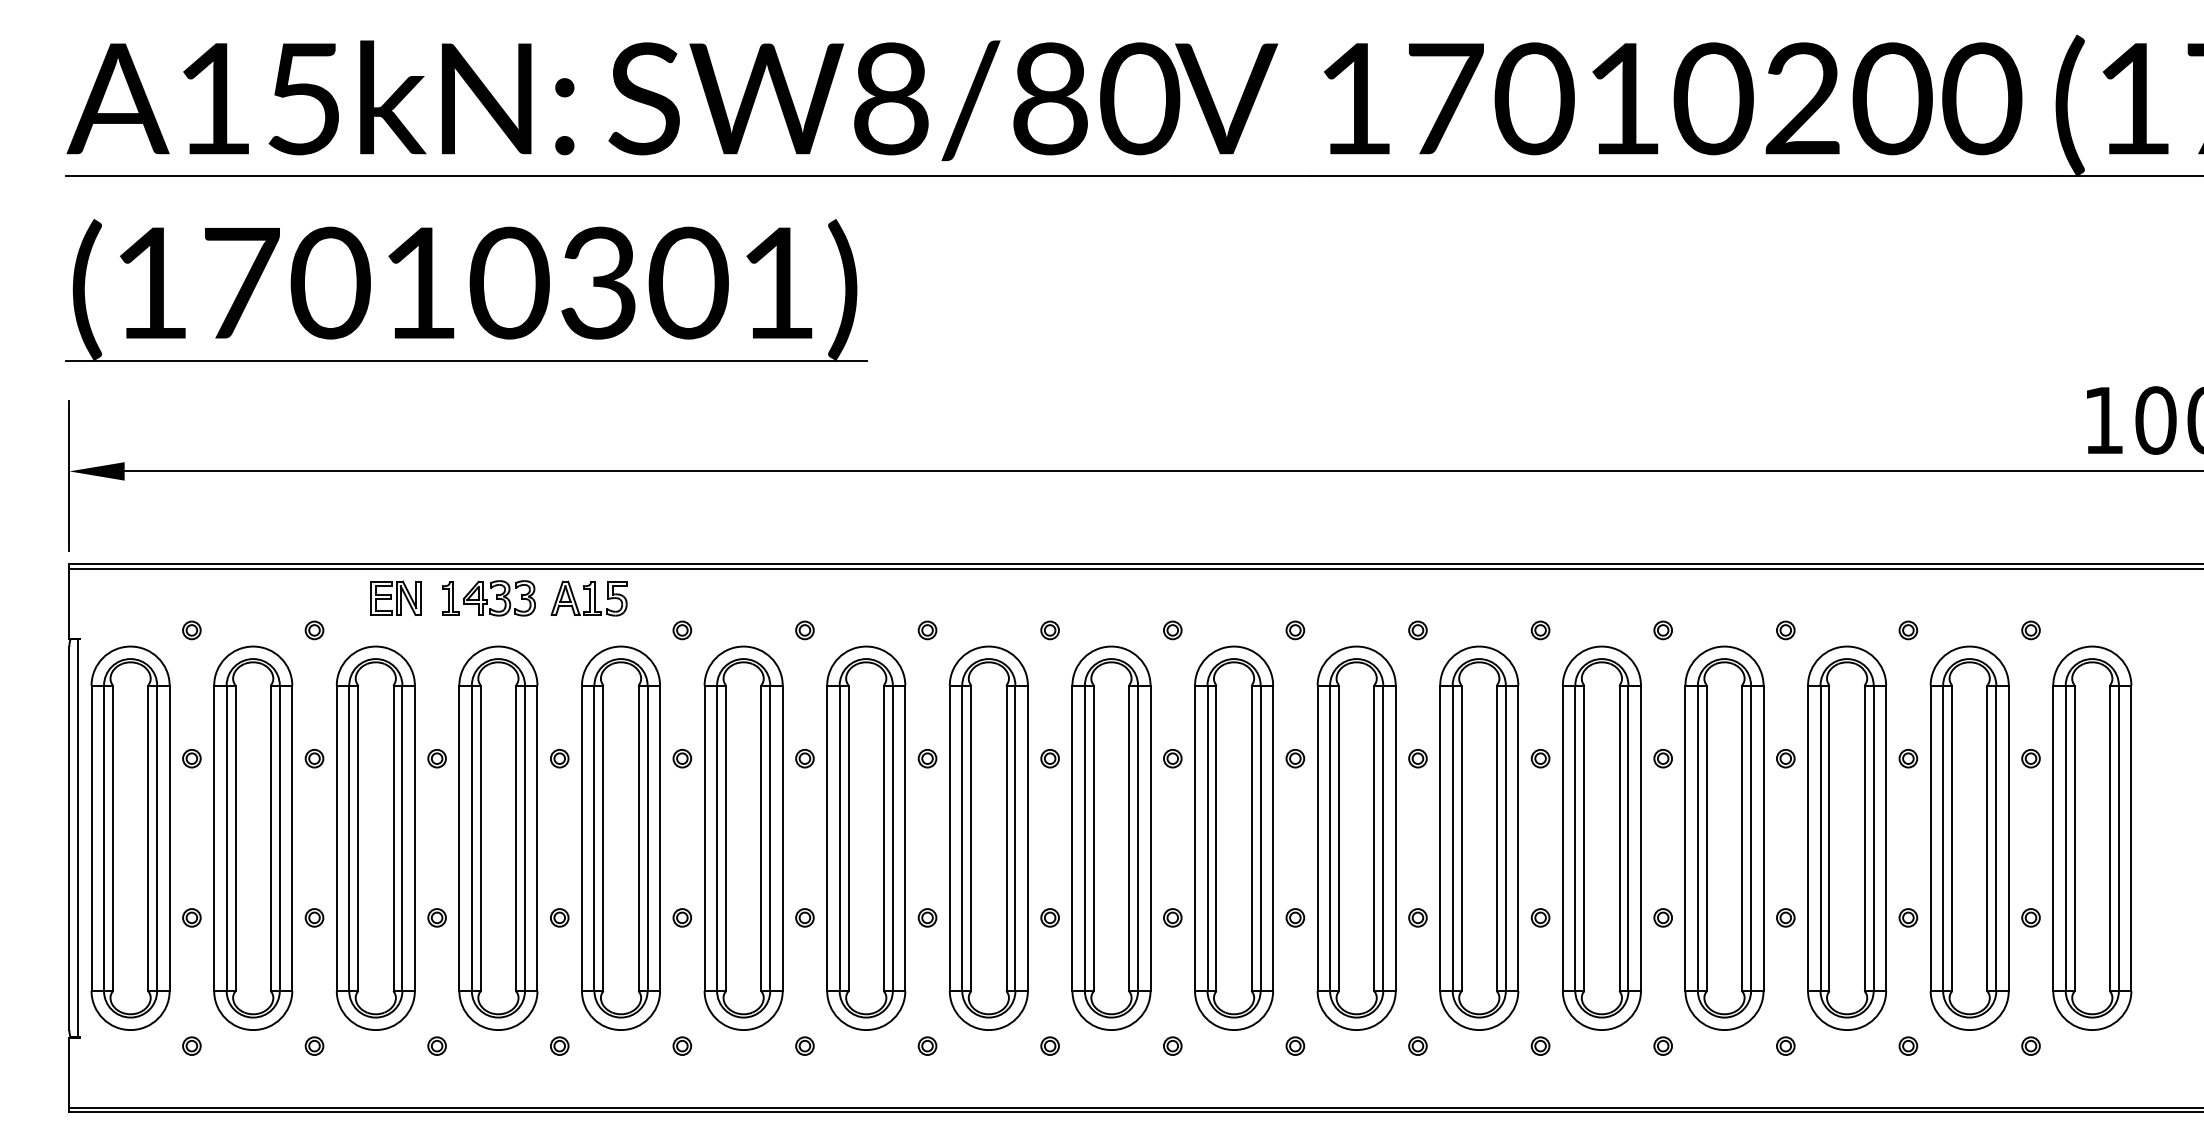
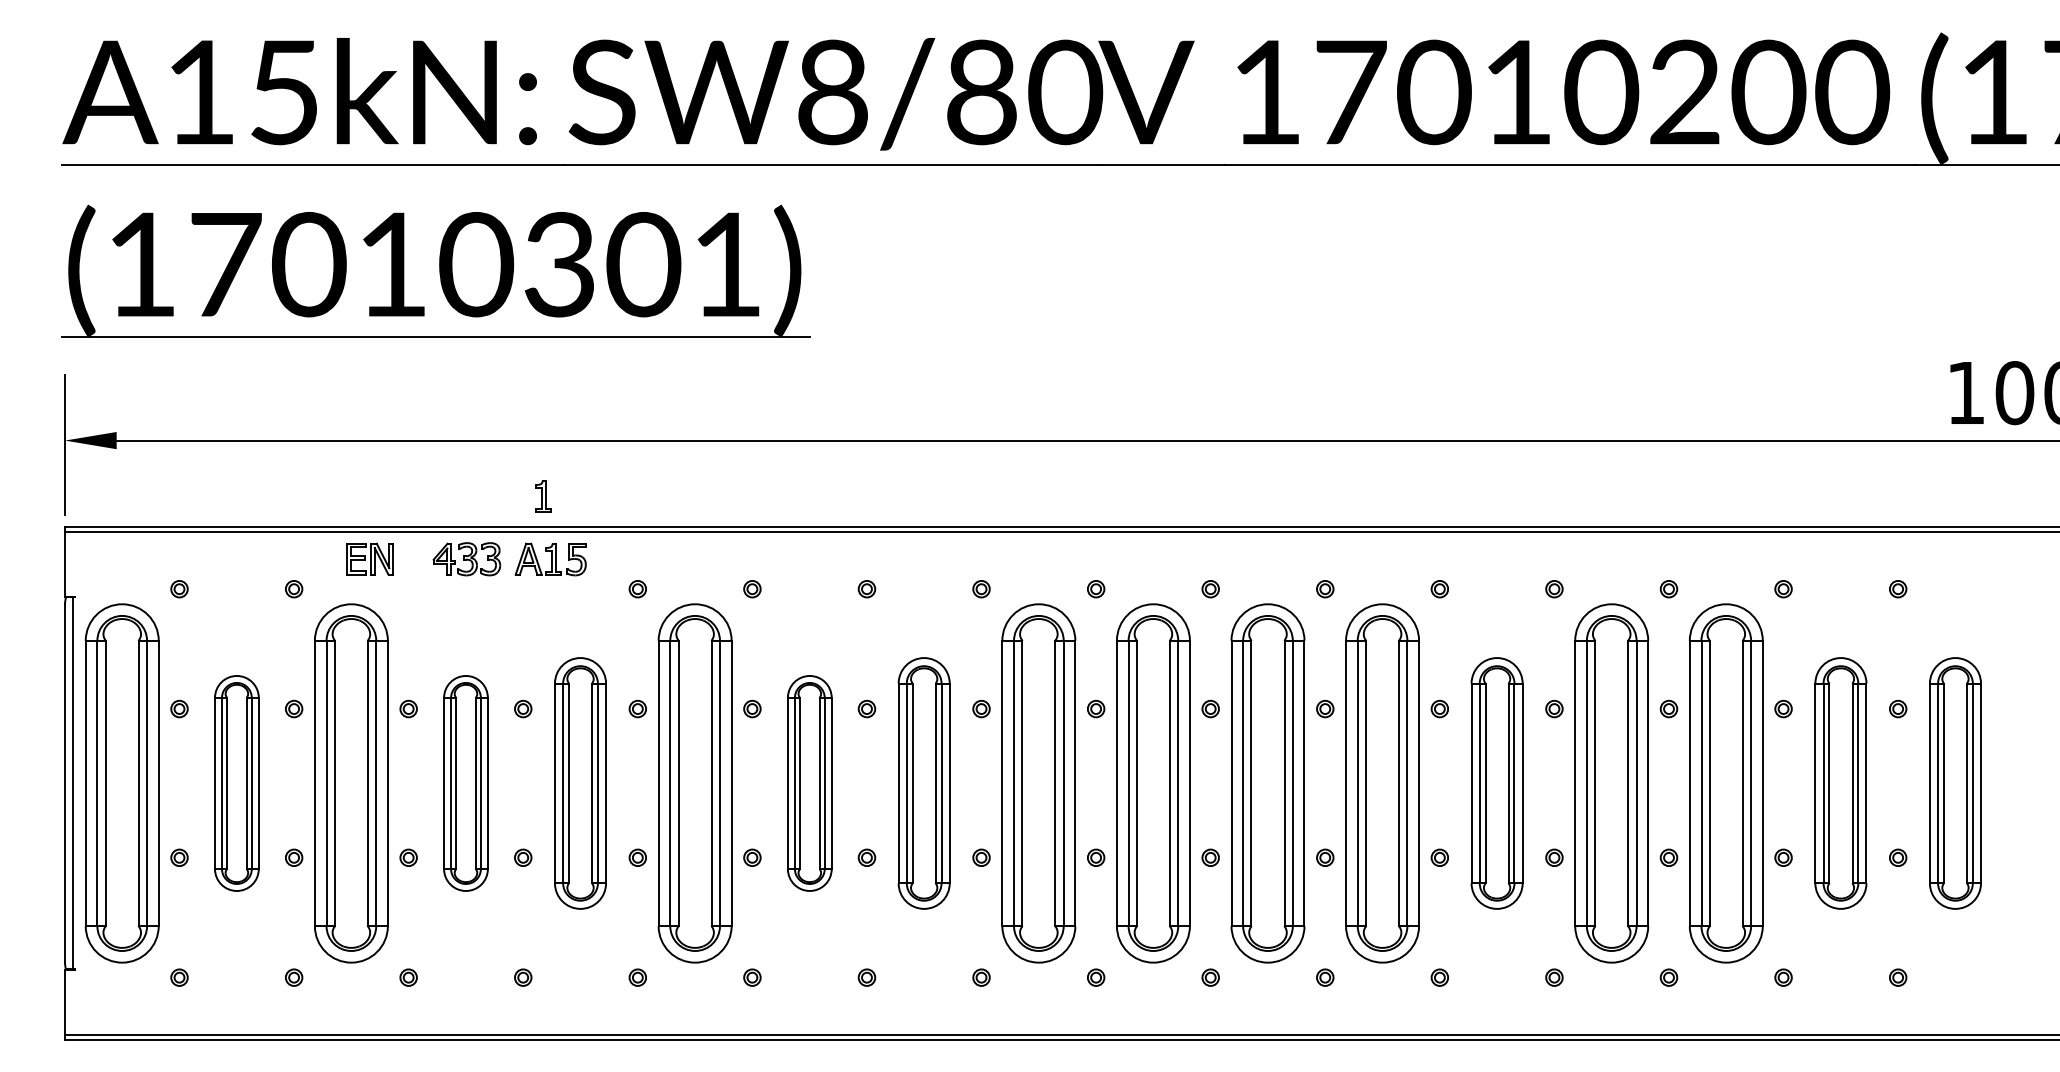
part: (450, 598) -> (543, 496), moved
part: (252, 838) -> (236, 783), size x0.6
part: (497, 838) -> (465, 783), size x0.6
part: (620, 838) -> (580, 783), size x0.7
part: (866, 838) -> (809, 783), size x0.6
part: (988, 838) -> (923, 783), size x0.7
part: (1601, 838) -> (1496, 783), size x0.7
part: (1969, 838) -> (1840, 783), size x0.7
part: (2092, 838) -> (1955, 783), size x0.7

